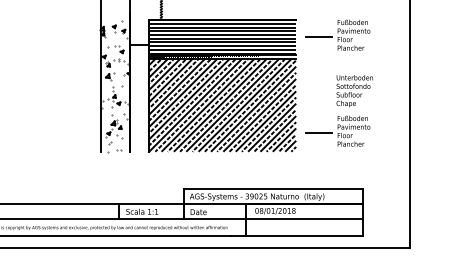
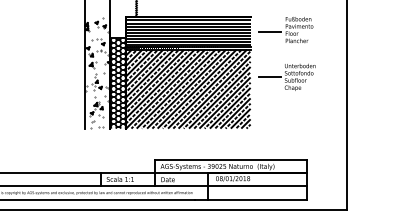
line: (318, 90) -> (269, 76), added
hatch: (138, 97) -> (117, 82), added
part: (337, 130) -> (285, 110), removed

